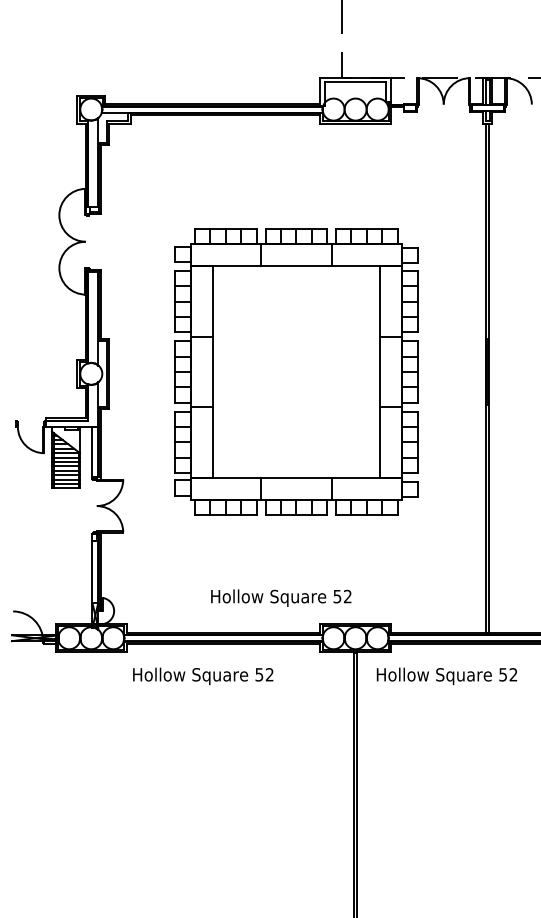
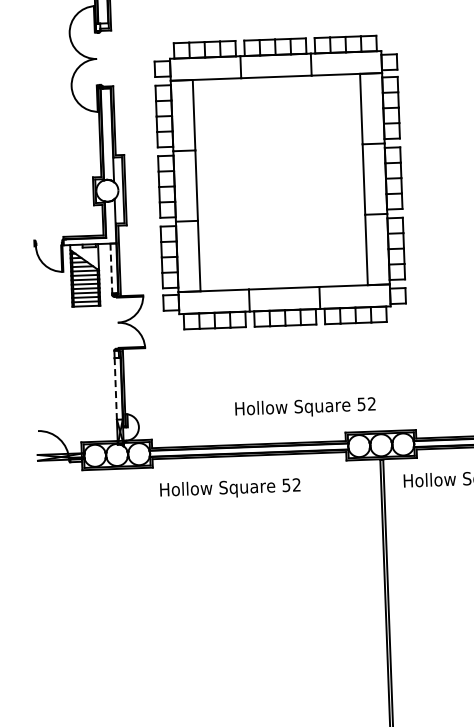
part: (296, 371) -> (280, 182), moved
line: (92, 451) -> (111, 268), solid -> dashed
line: (92, 572) -> (115, 389), solid -> dashed

